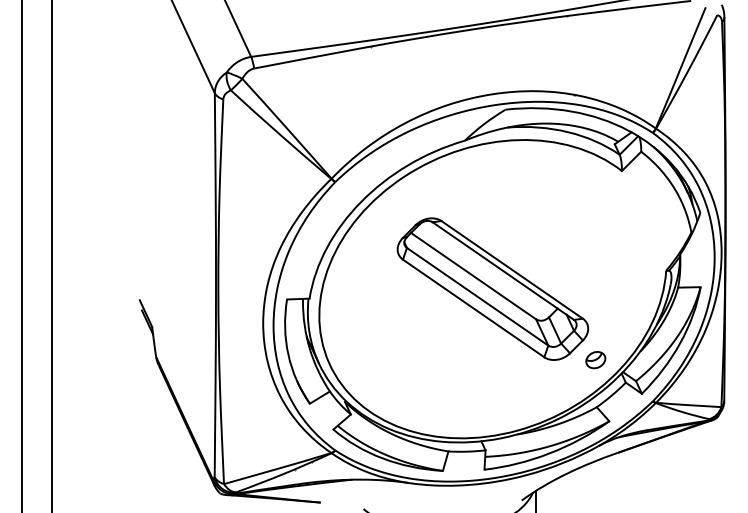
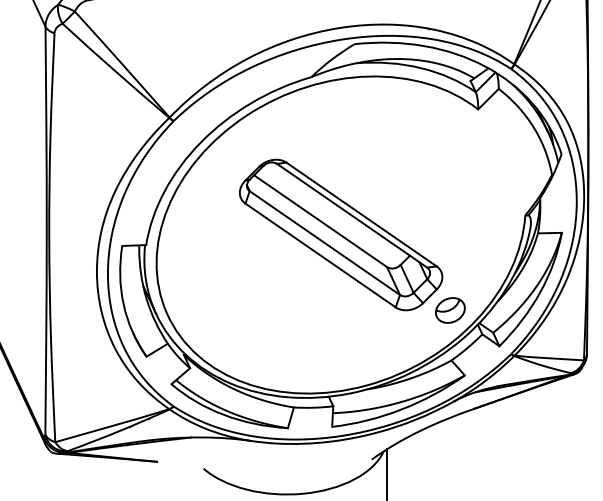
part: (595, 359) -> (450, 309), size x1.43

